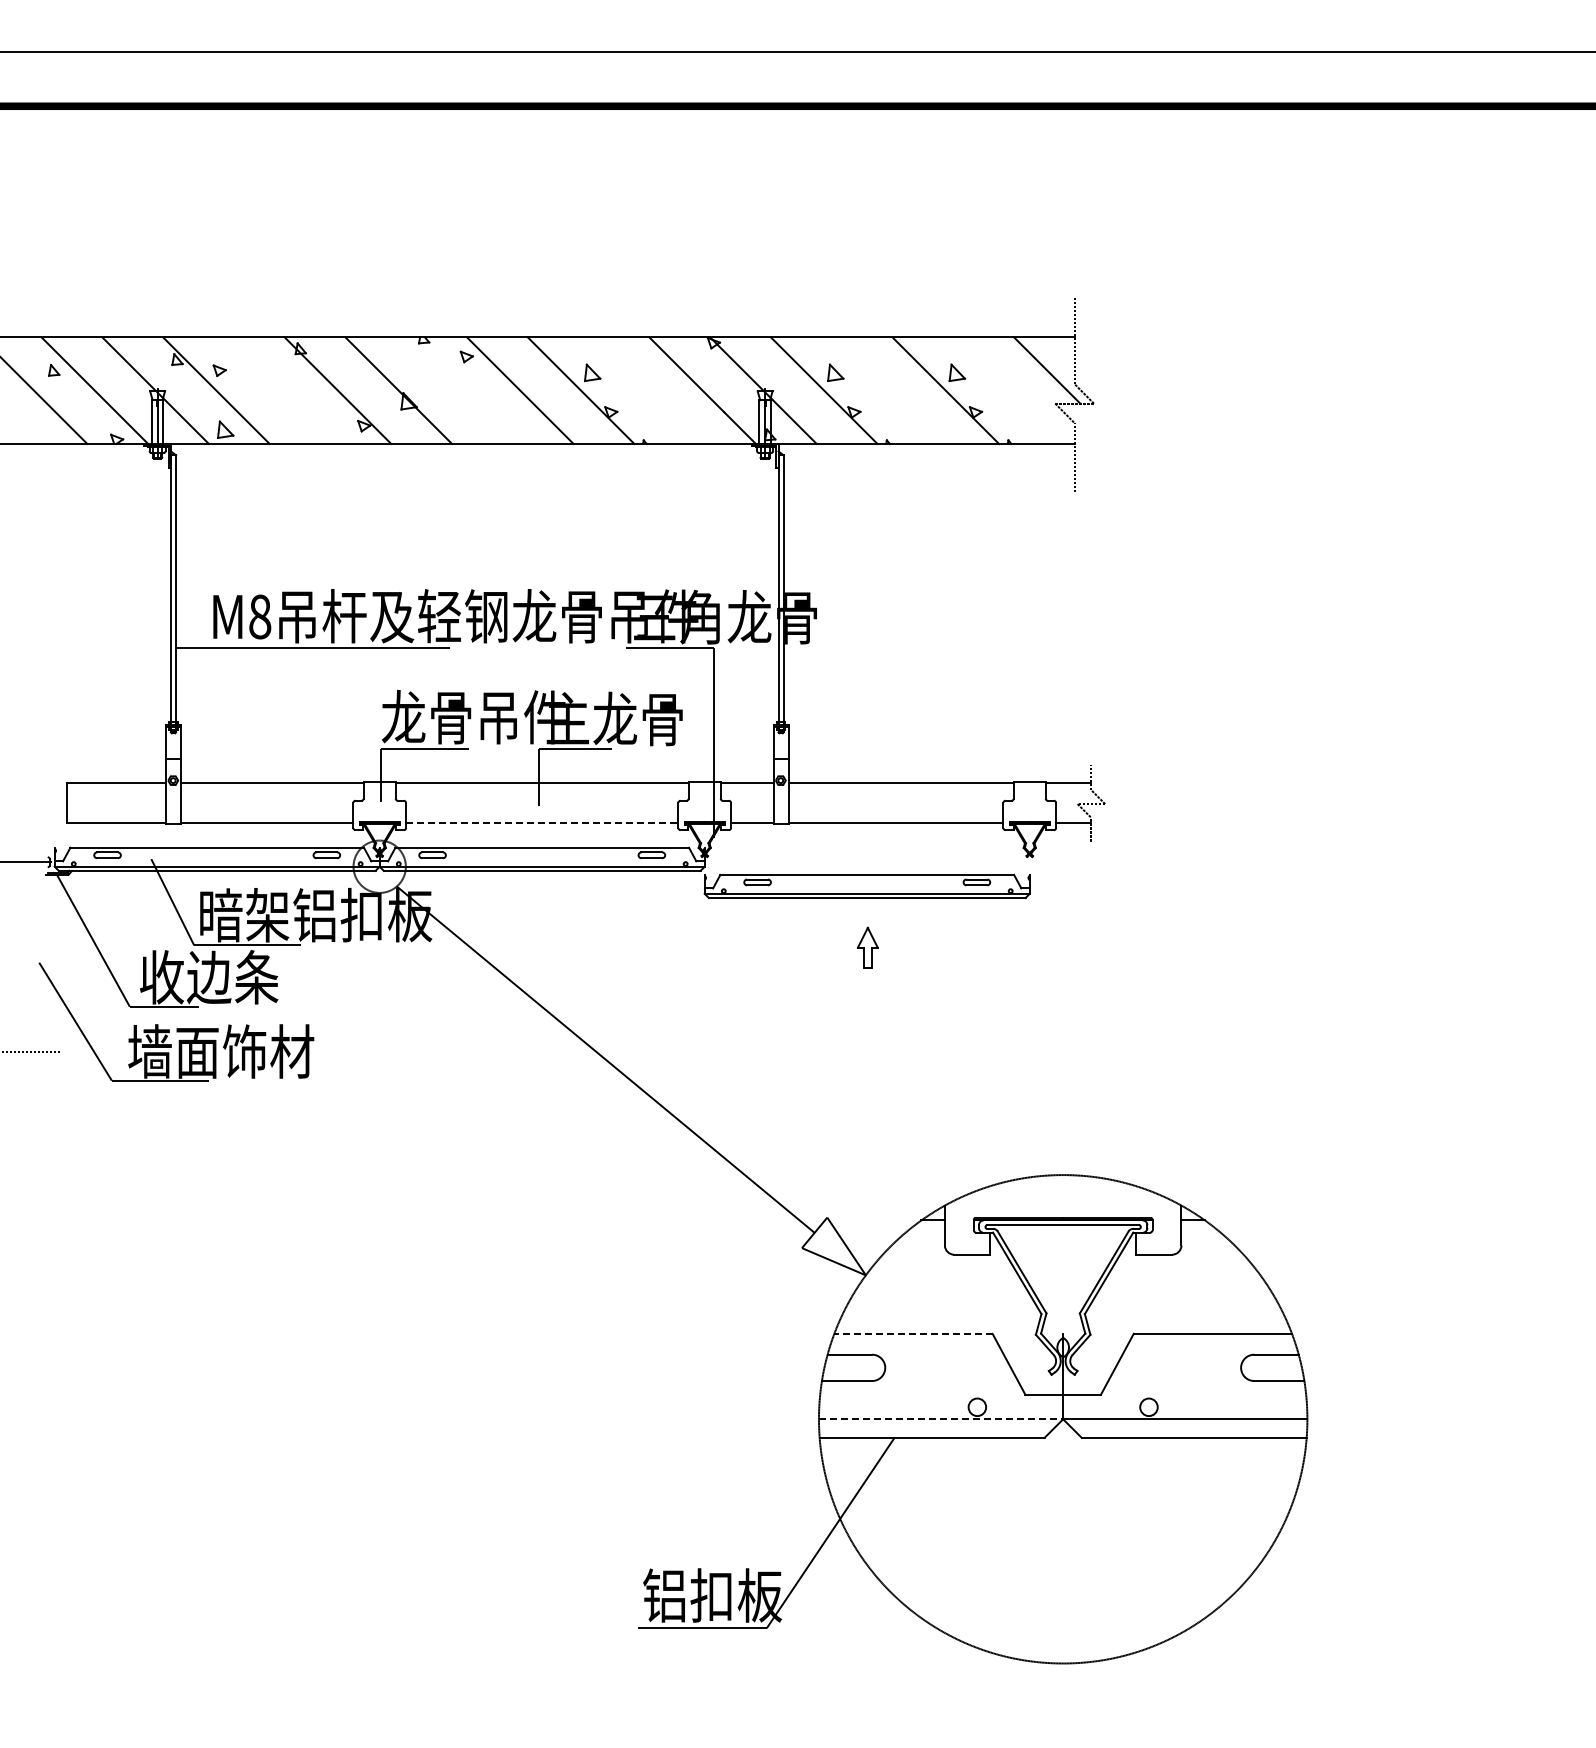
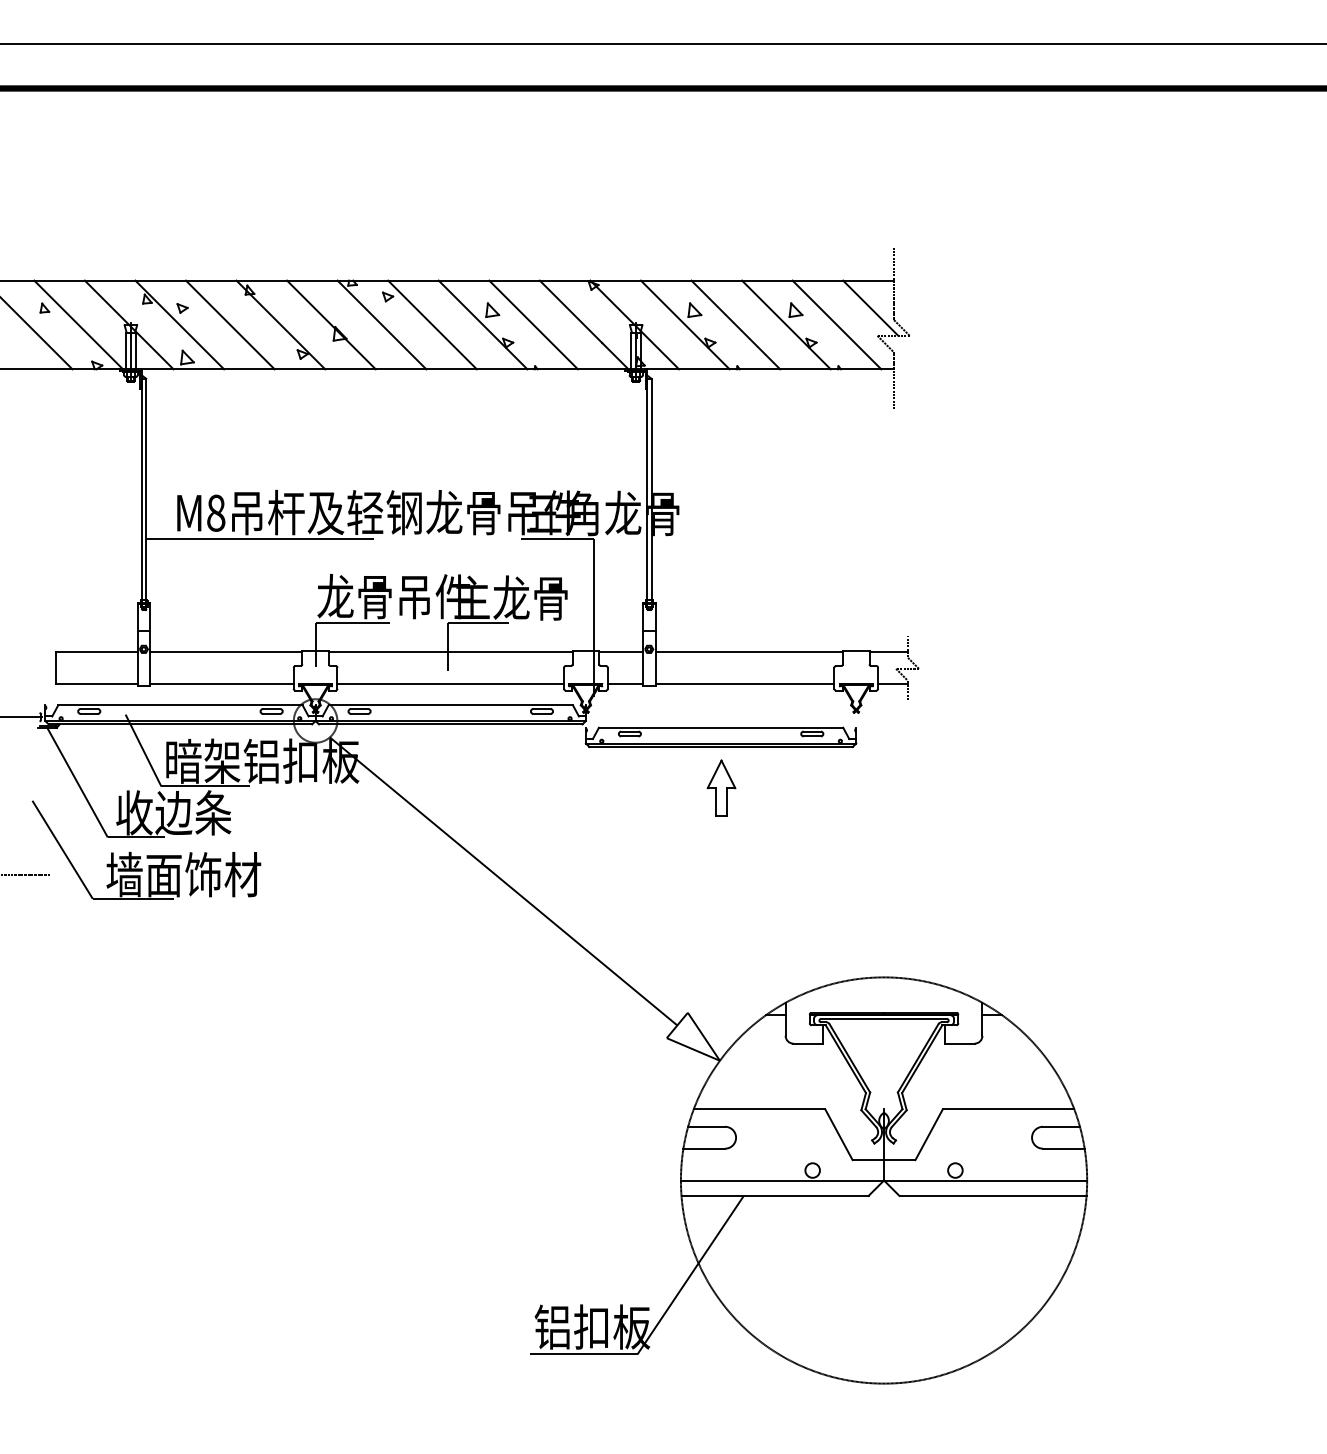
line: (276, 390) -> (229, 324), added
line: (459, 390) -> (381, 324), added
line: (641, 390) -> (533, 324), added
line: (884, 390) -> (735, 324), added
line: (1006, 390) -> (836, 324), added
line: (542, 822) -> (451, 684), dashed -> solid
part: (867, 947) -> (721, 788), size x1.67
line: (913, 1333) -> (759, 1109), dashed -> solid
line: (941, 1419) -> (782, 1180), dashed -> solid

